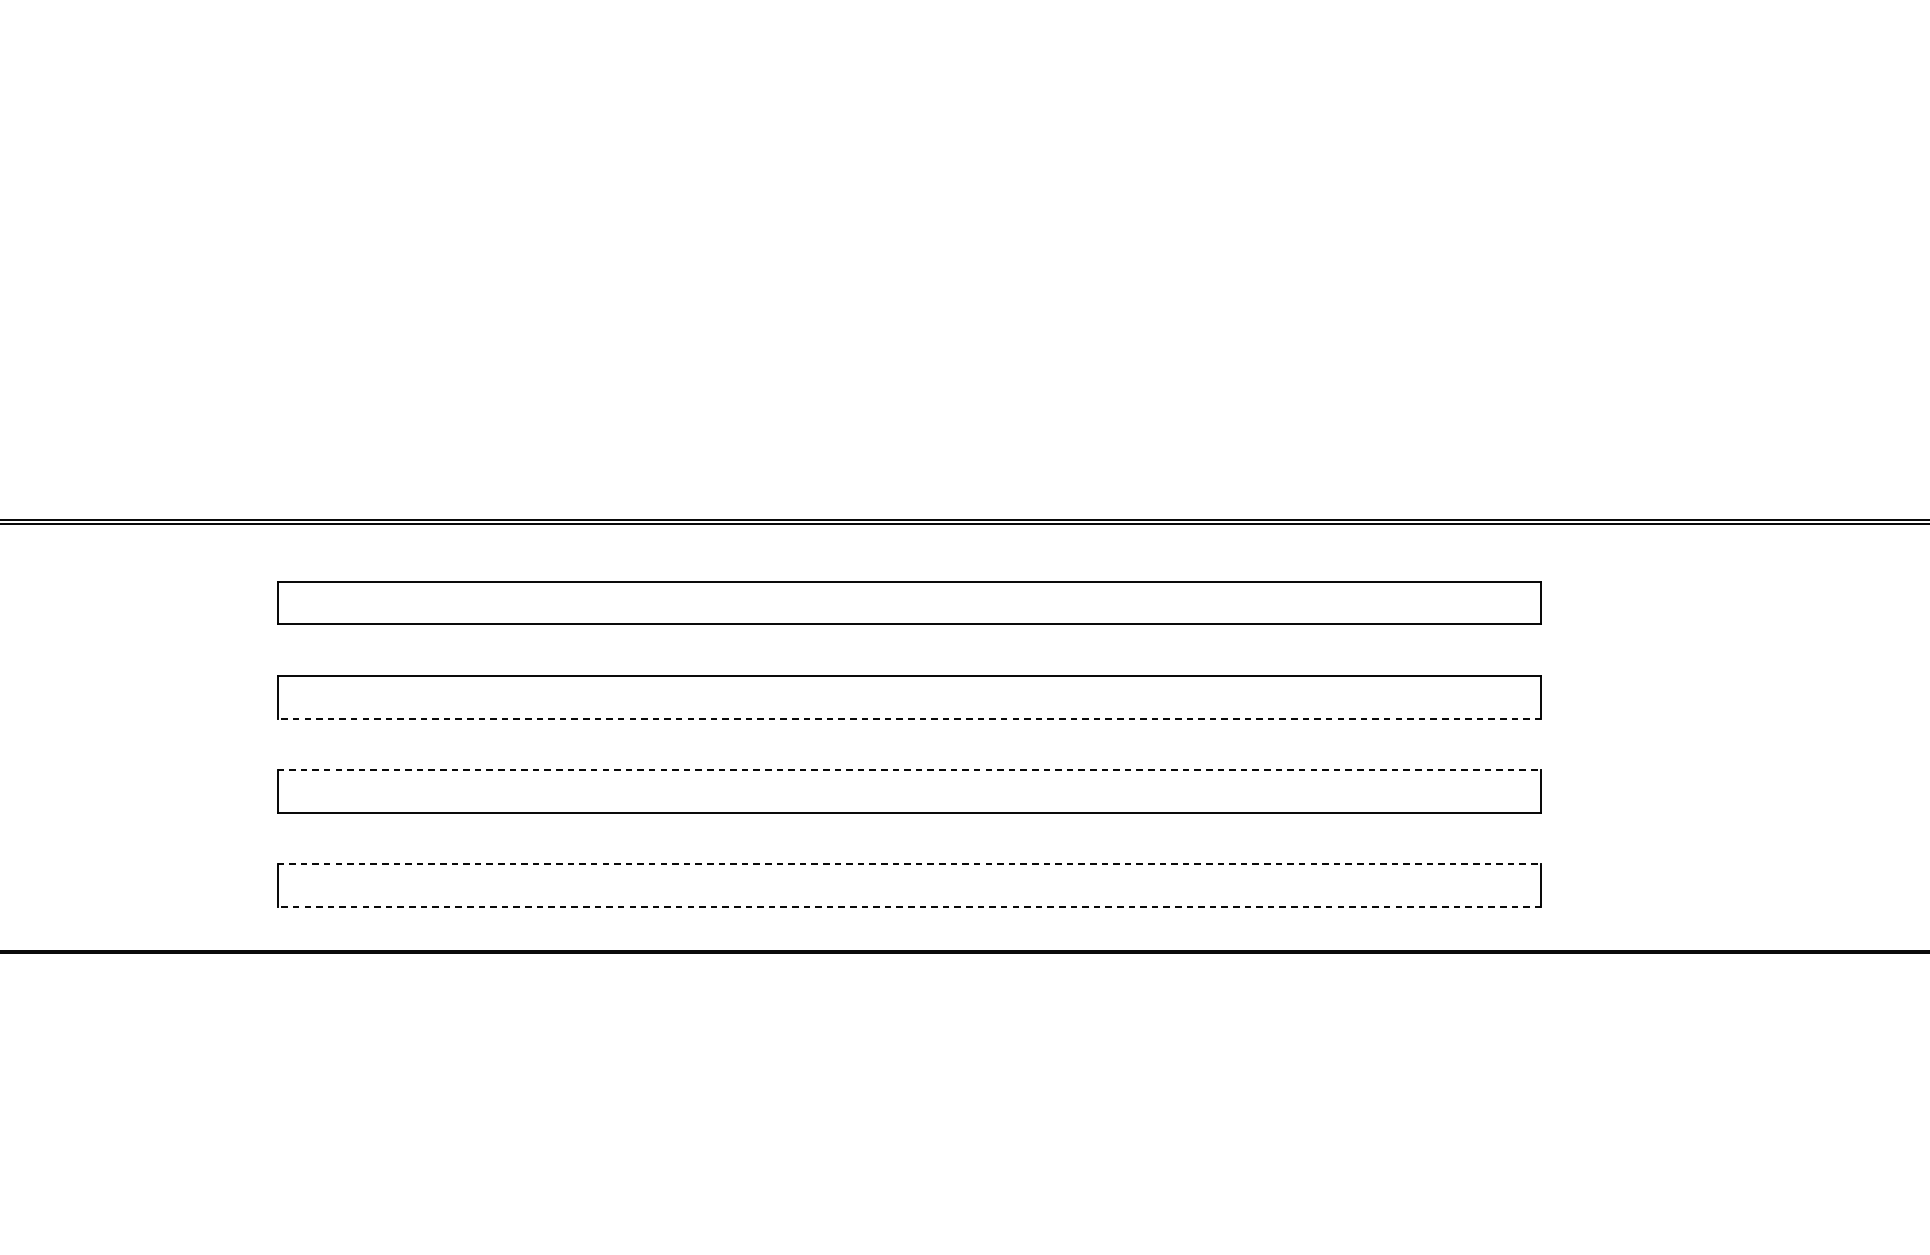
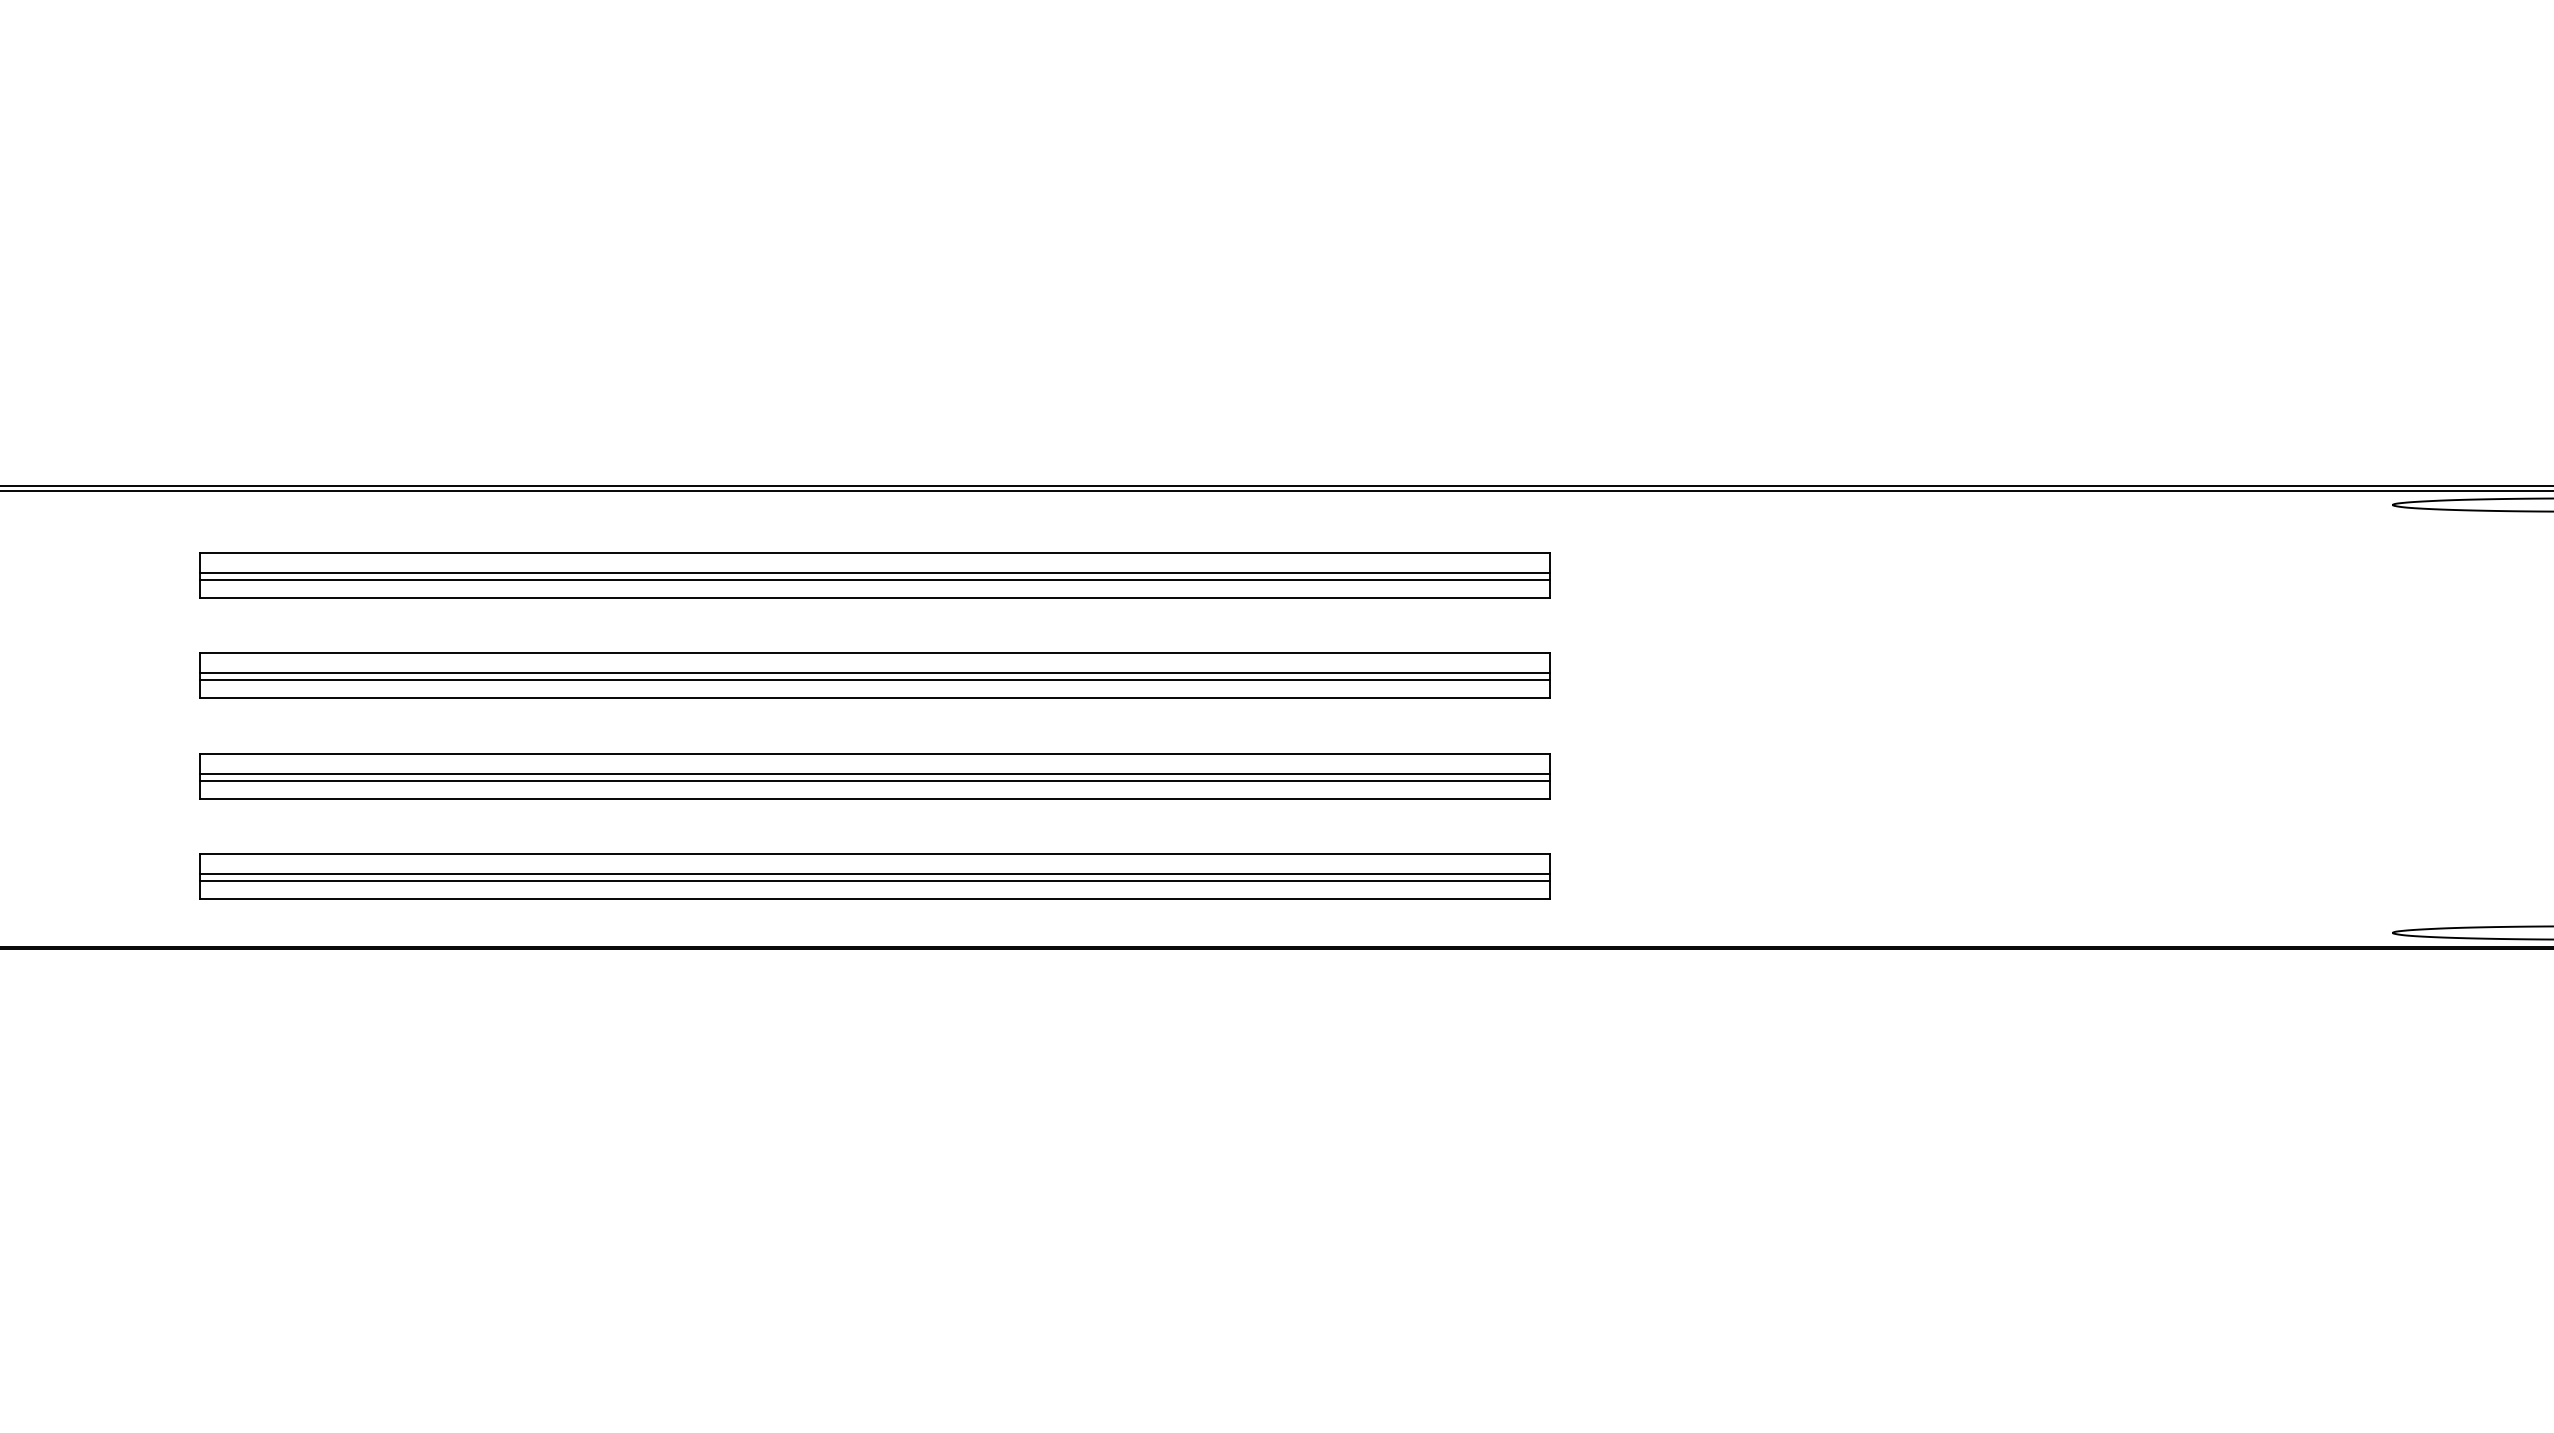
line: (908, 600) -> (874, 572), added
line: (908, 607) -> (874, 579), added
line: (908, 695) -> (874, 673), added
line: (908, 701) -> (874, 680), added
line: (908, 718) -> (874, 698), dashed -> solid
line: (909, 770) -> (875, 753), dashed -> solid
line: (908, 788) -> (874, 773), added
line: (908, 795) -> (874, 780), added
line: (909, 864) -> (875, 854), dashed -> solid
line: (908, 883) -> (874, 874), added
line: (908, 890) -> (874, 881), added
line: (908, 906) -> (874, 899), dashed -> solid

